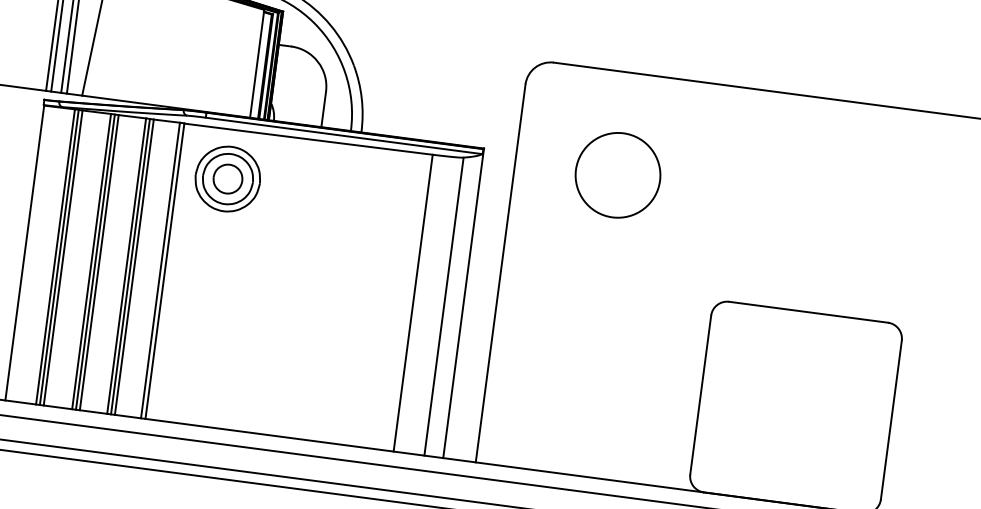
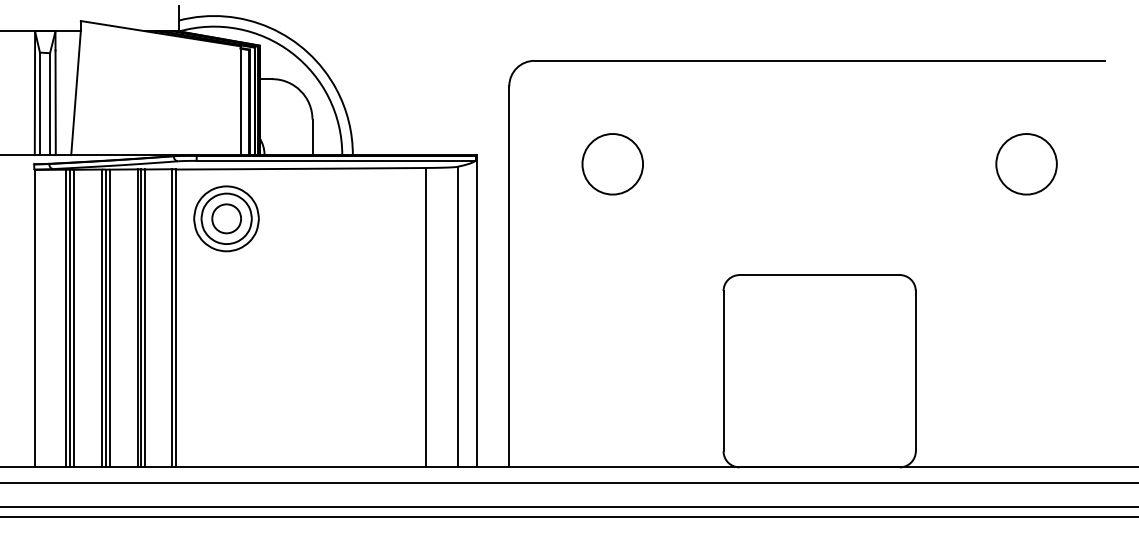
circle: (617, 175) -> (612, 164), size x0.71

